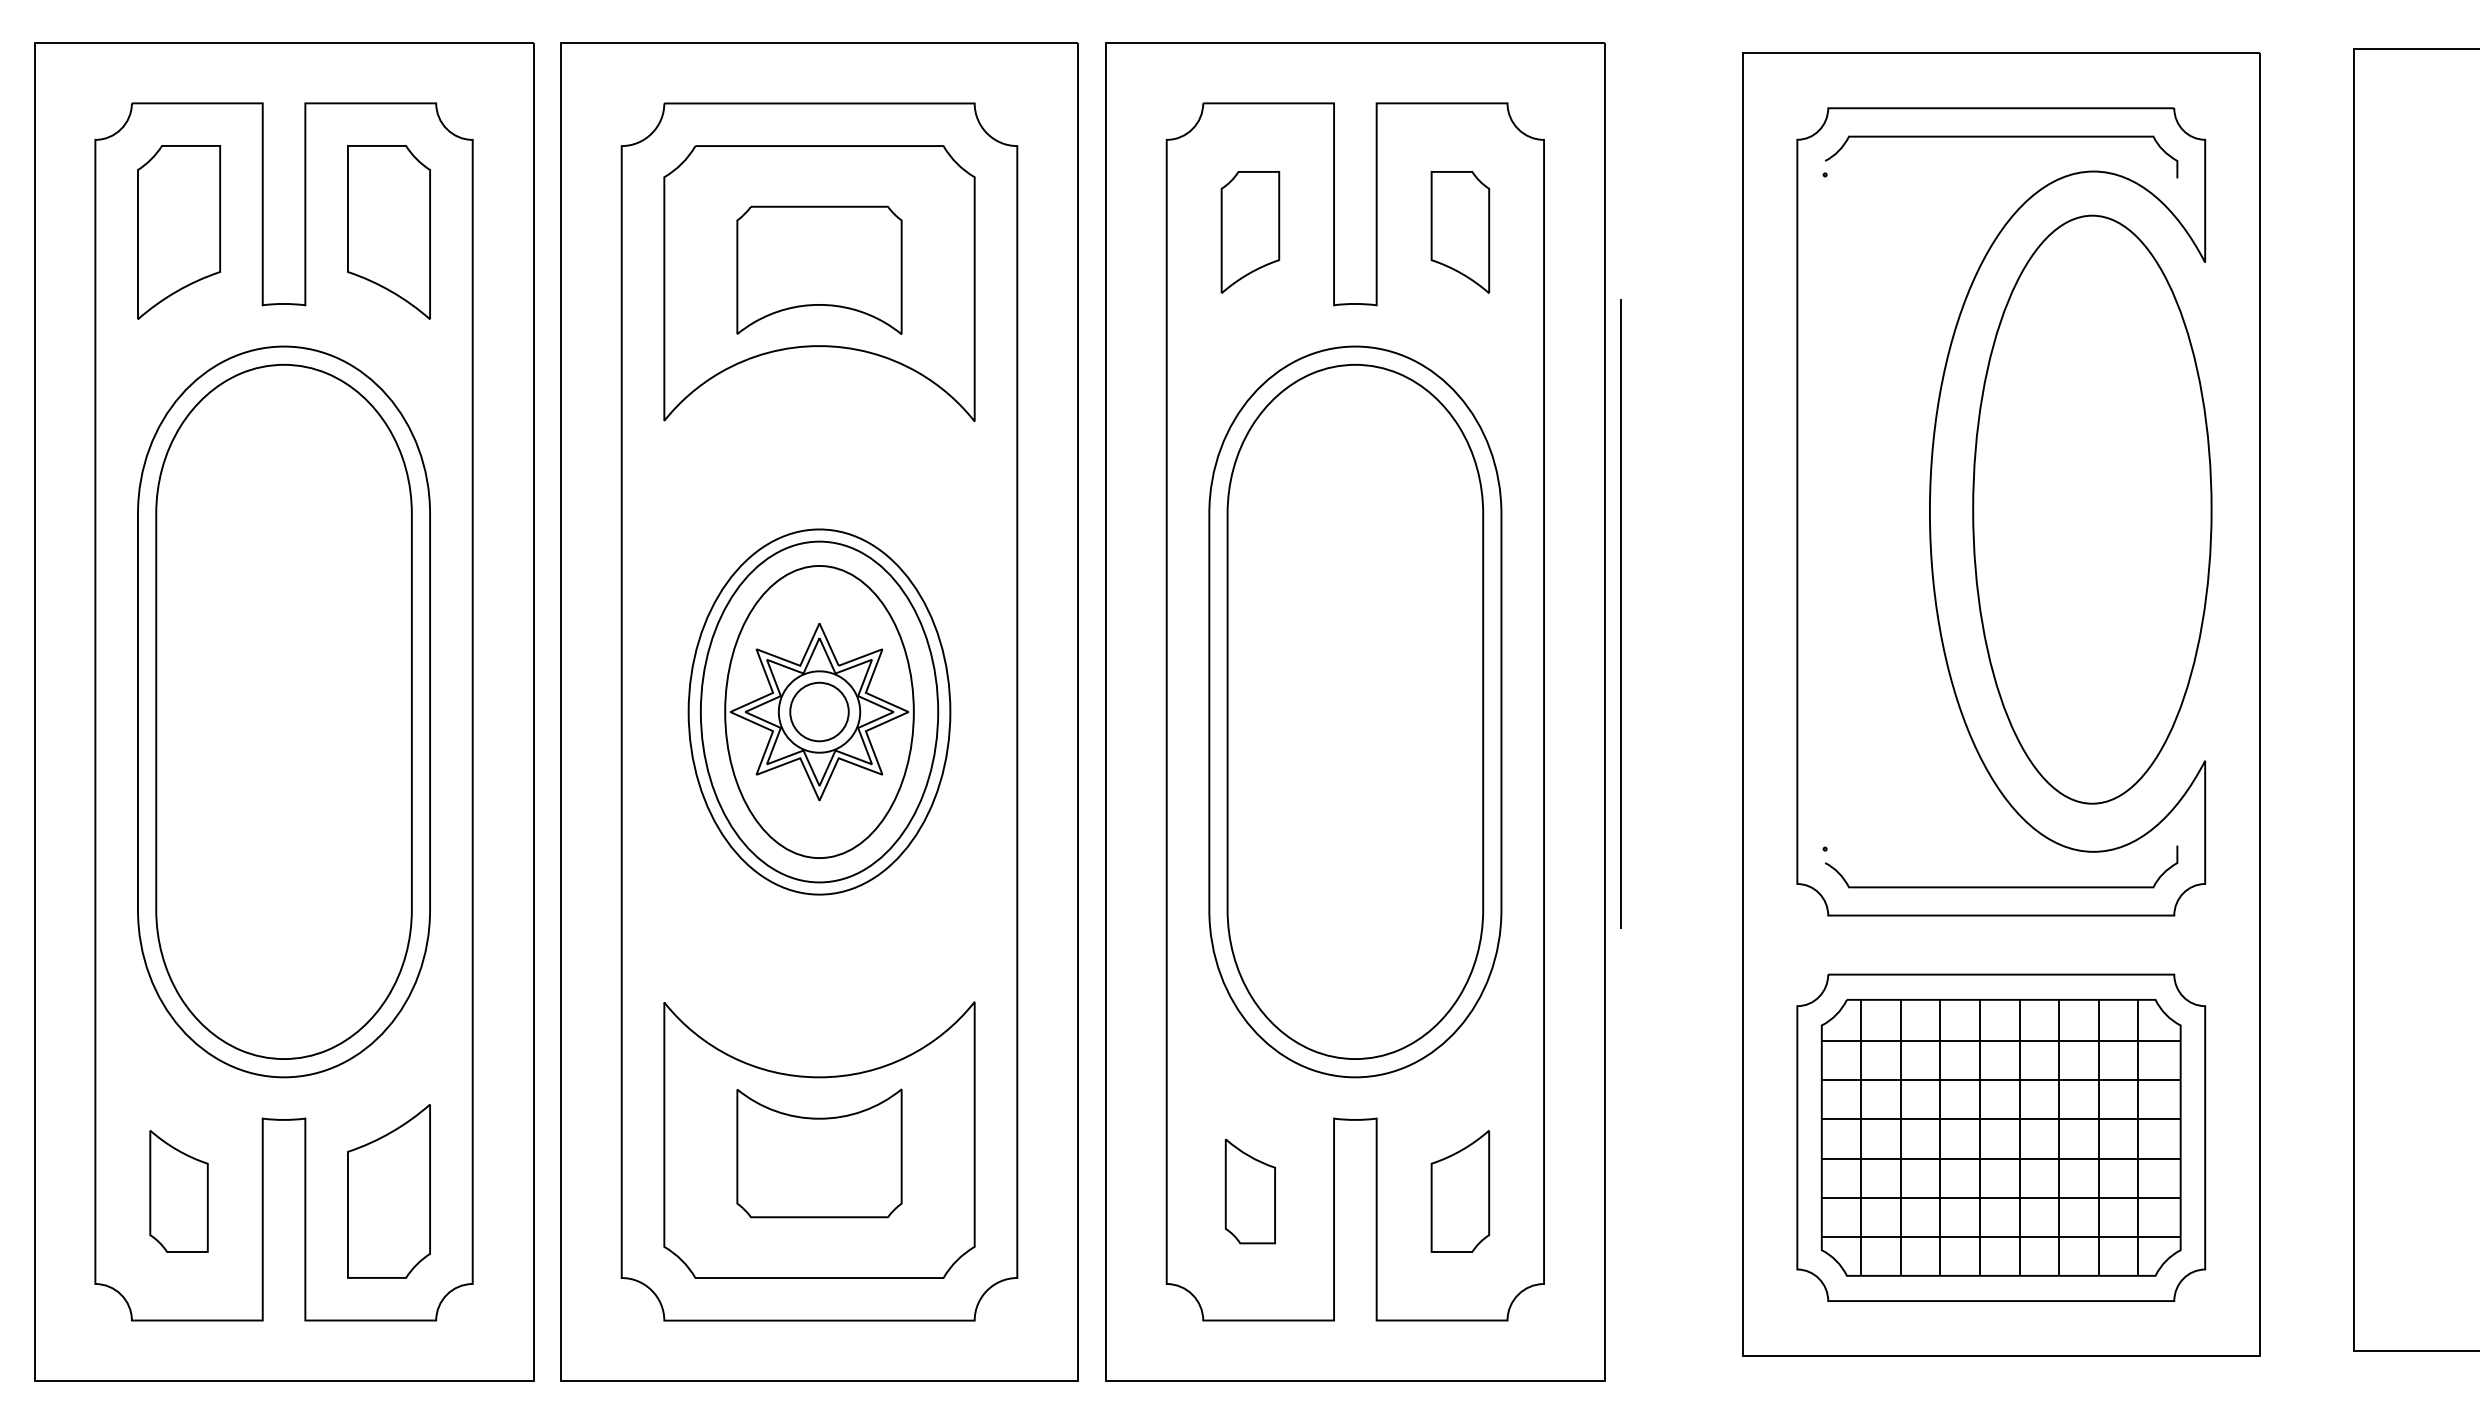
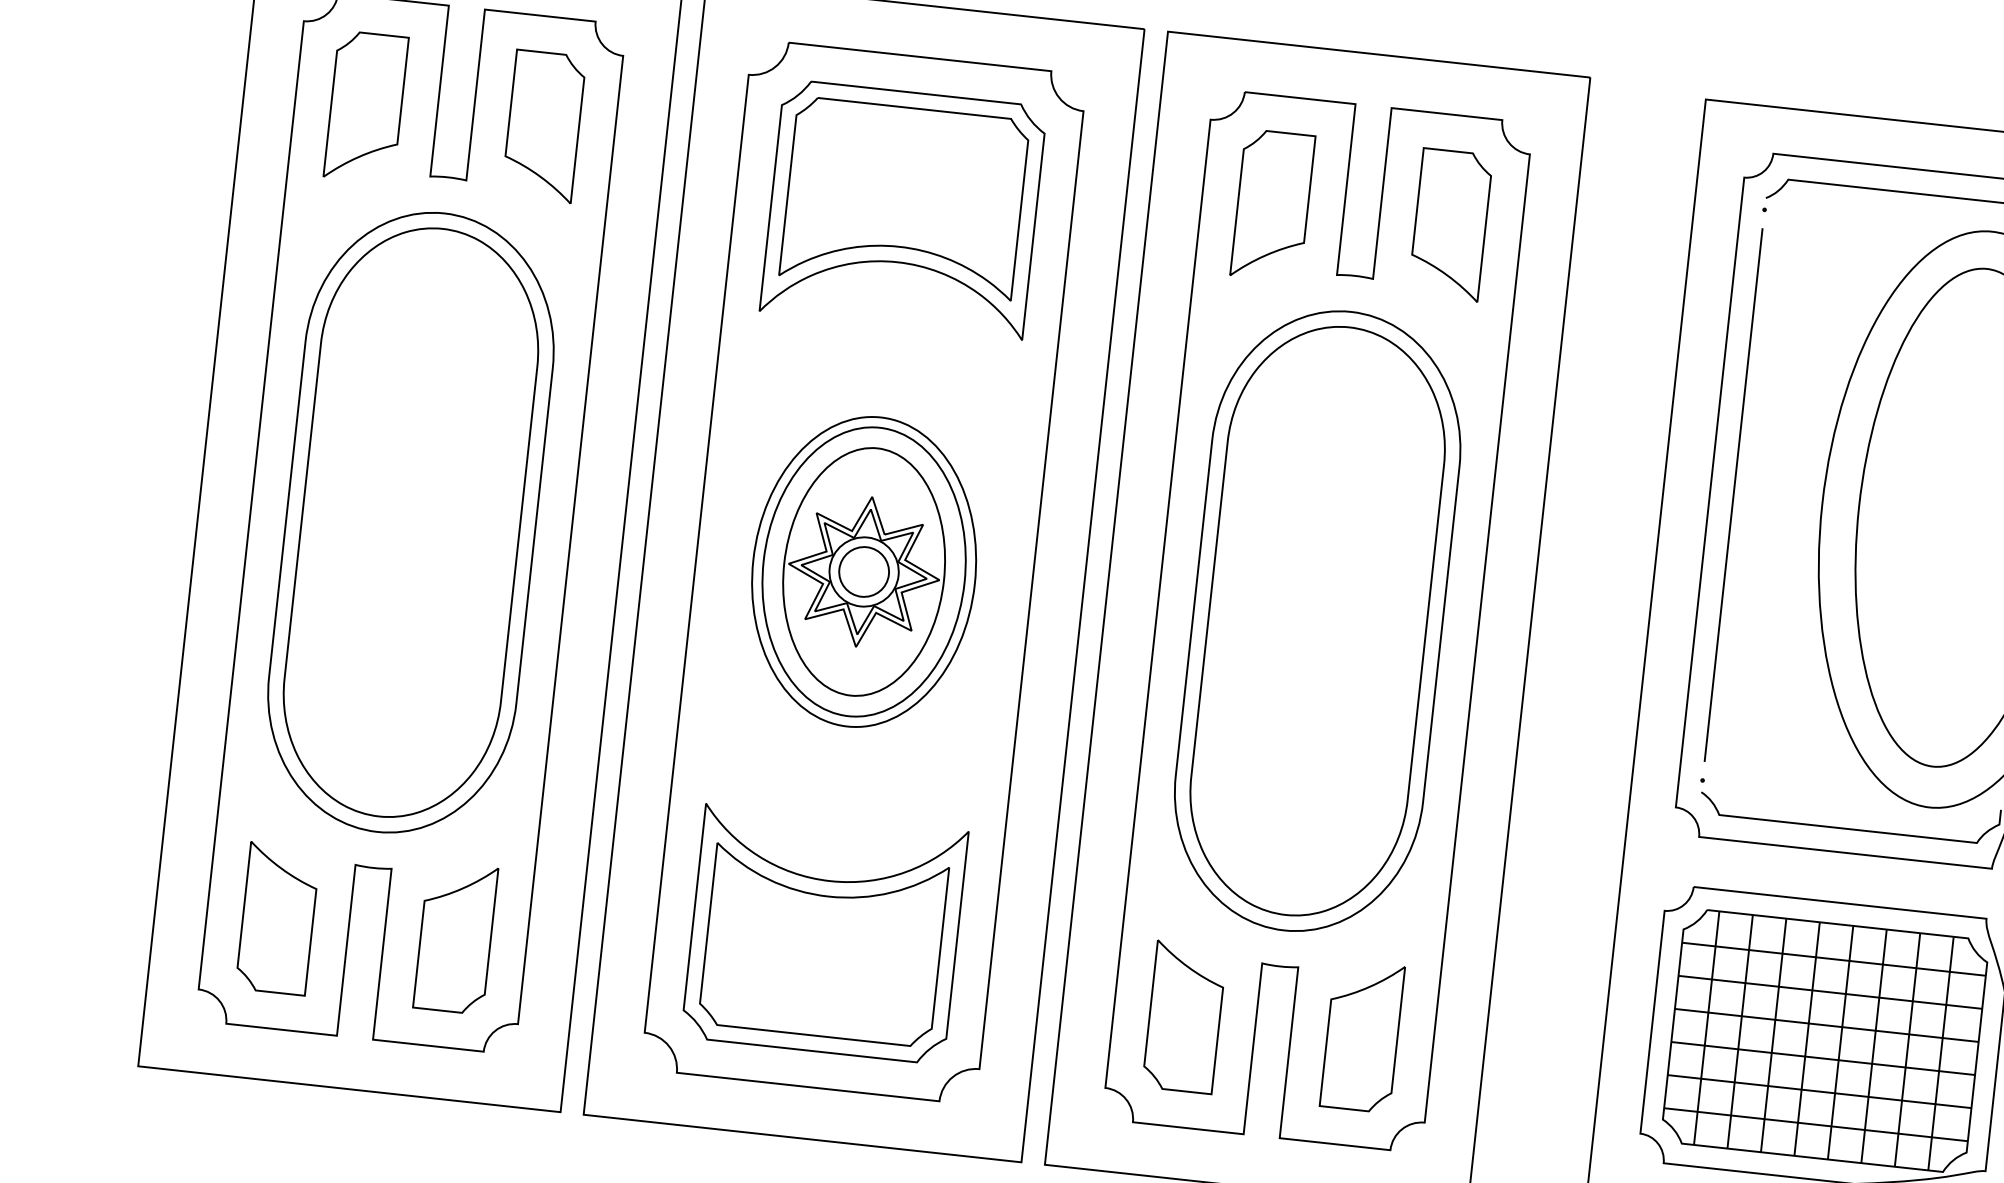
part: (1250, 232) -> (1272, 205), size x1.43
part: (1460, 232) -> (1450, 225), size x1.43
part: (819, 270) -> (904, 198), size x1.67
line: (1620, 613) -> (1733, 494), moved
part: (819, 1153) -> (823, 945), size x1.67
part: (178, 1191) -> (277, 918), size x1.43
part: (1250, 1191) -> (1184, 1017), size x1.67
part: (1460, 1191) -> (1362, 1036), size x1.43

